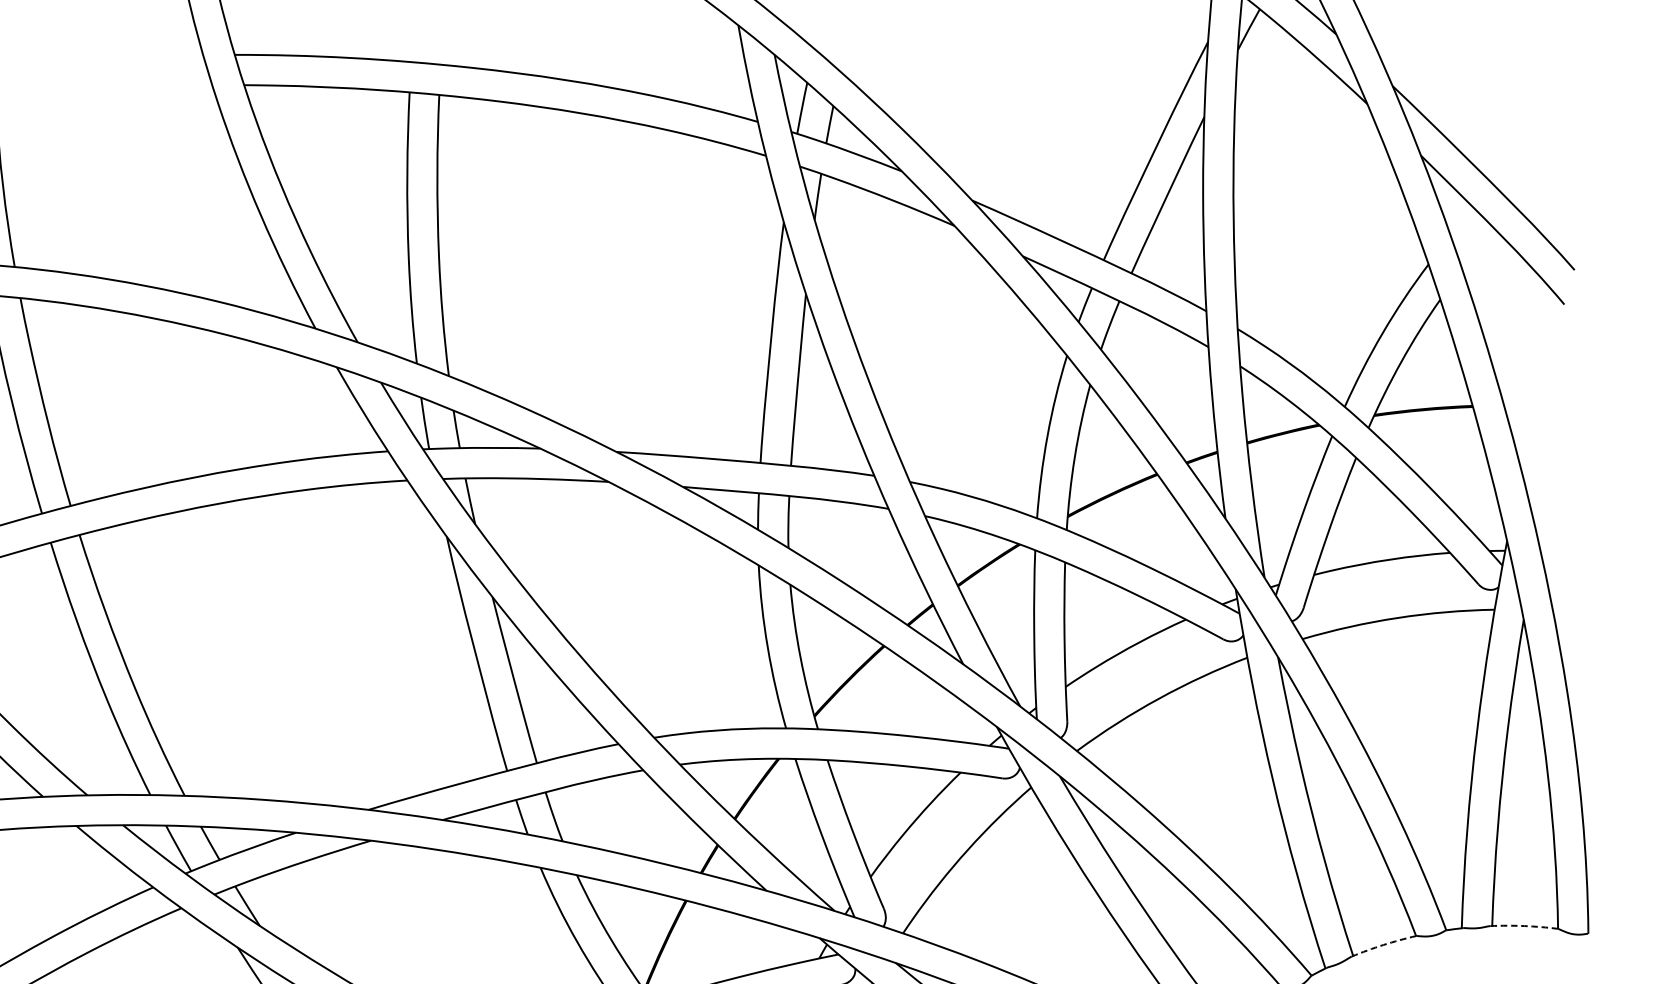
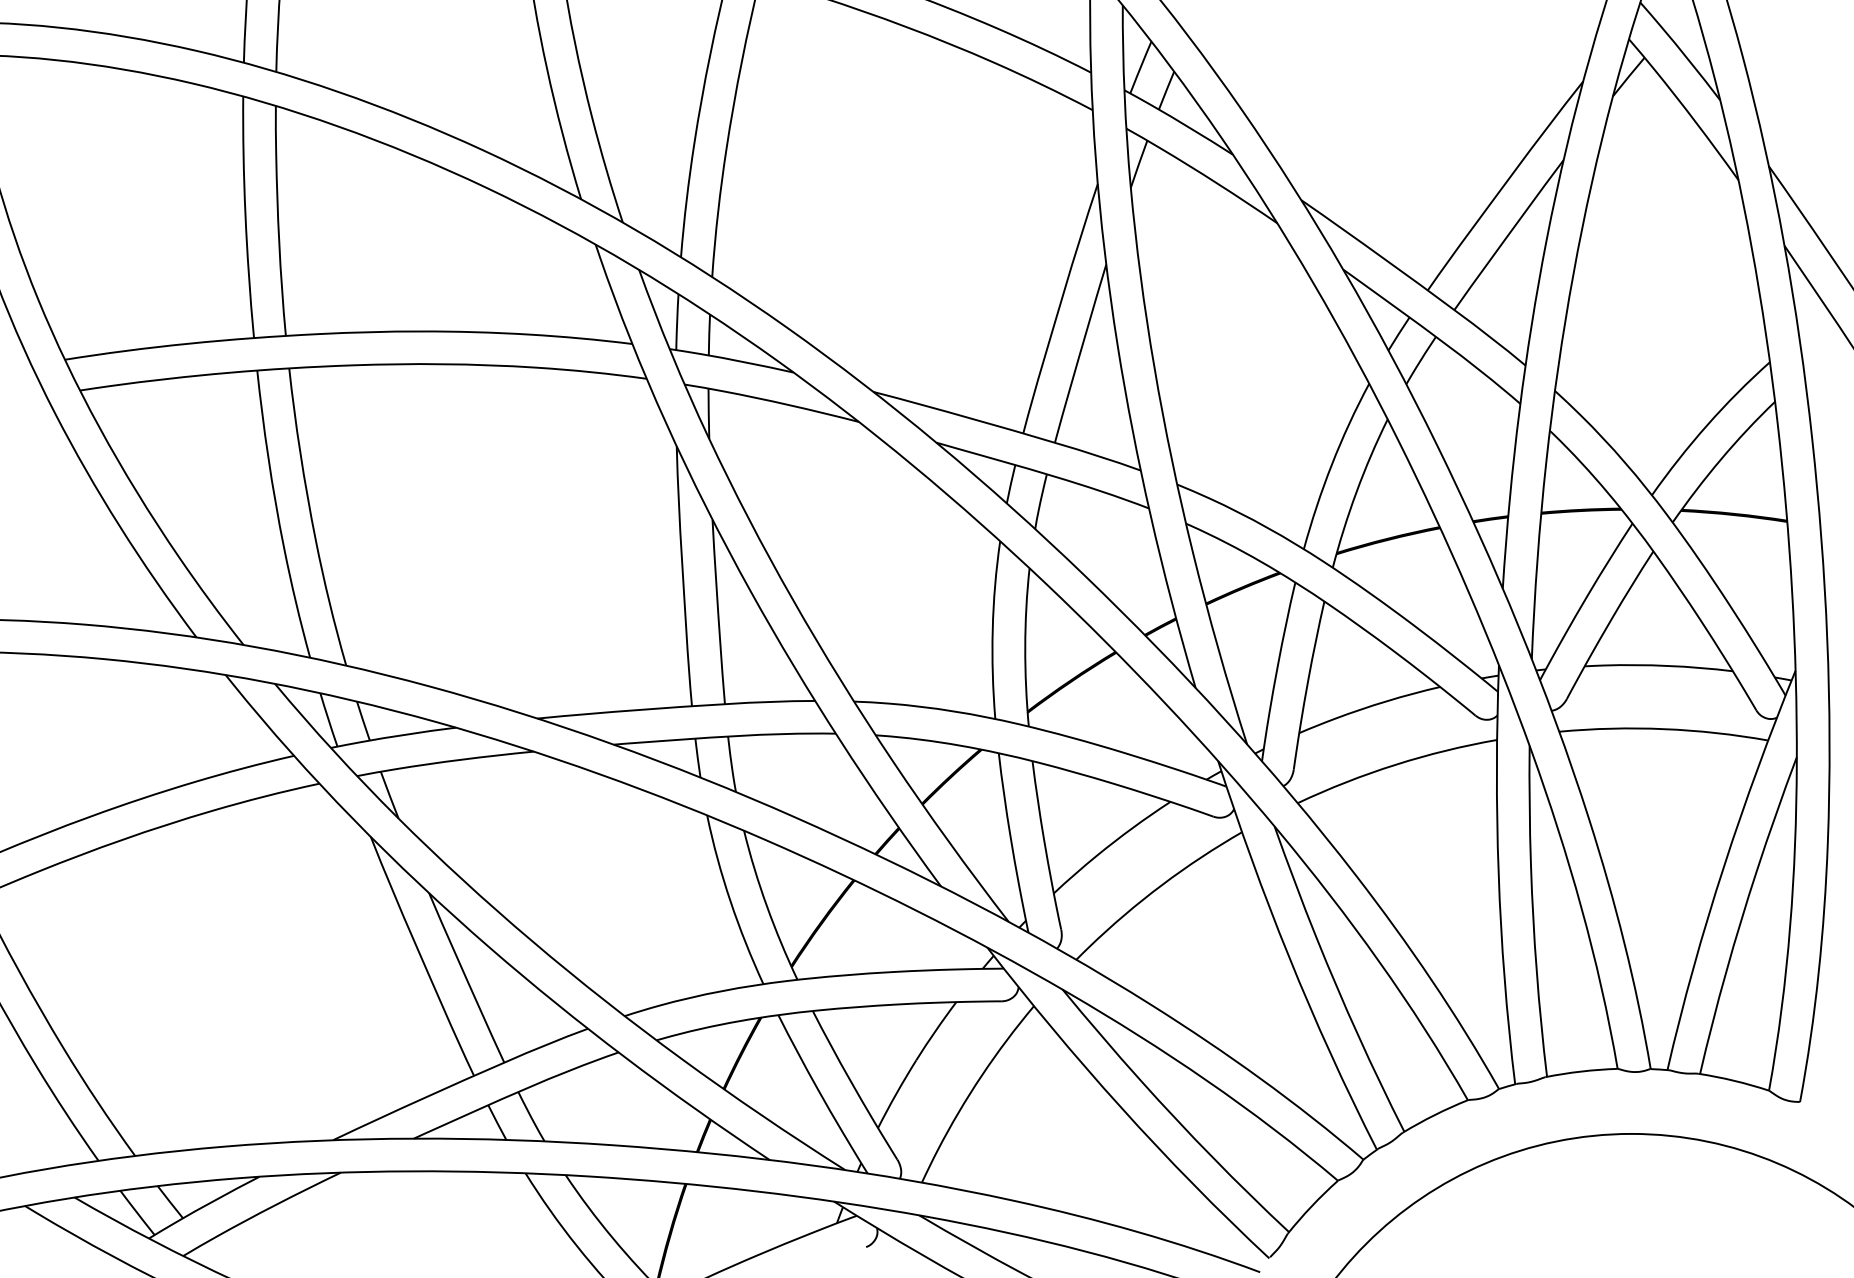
arc: (1524, 925) -> (1734, 1080), dashed -> solid
arc: (1383, 944) -> (1581, 1071), dashed -> solid

